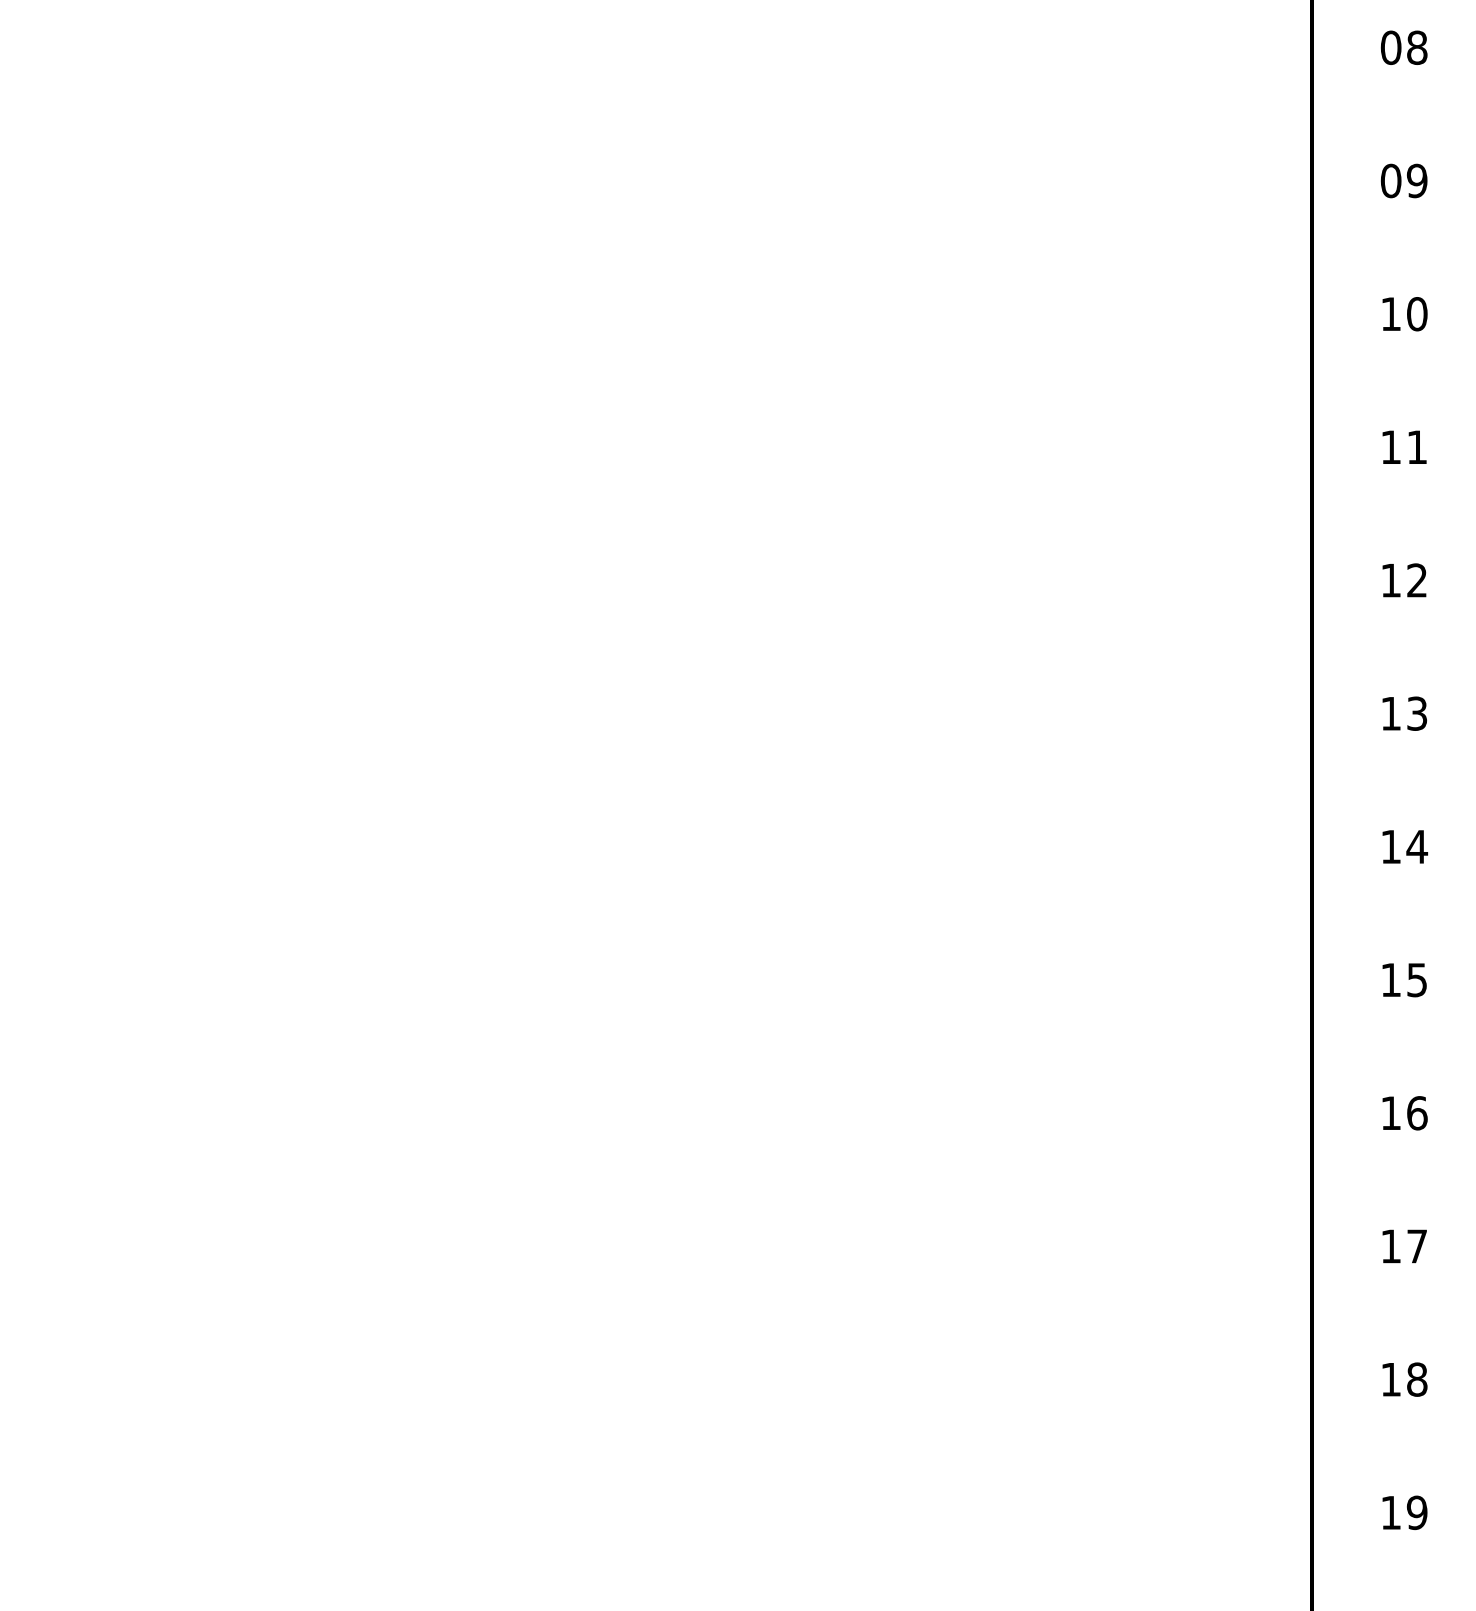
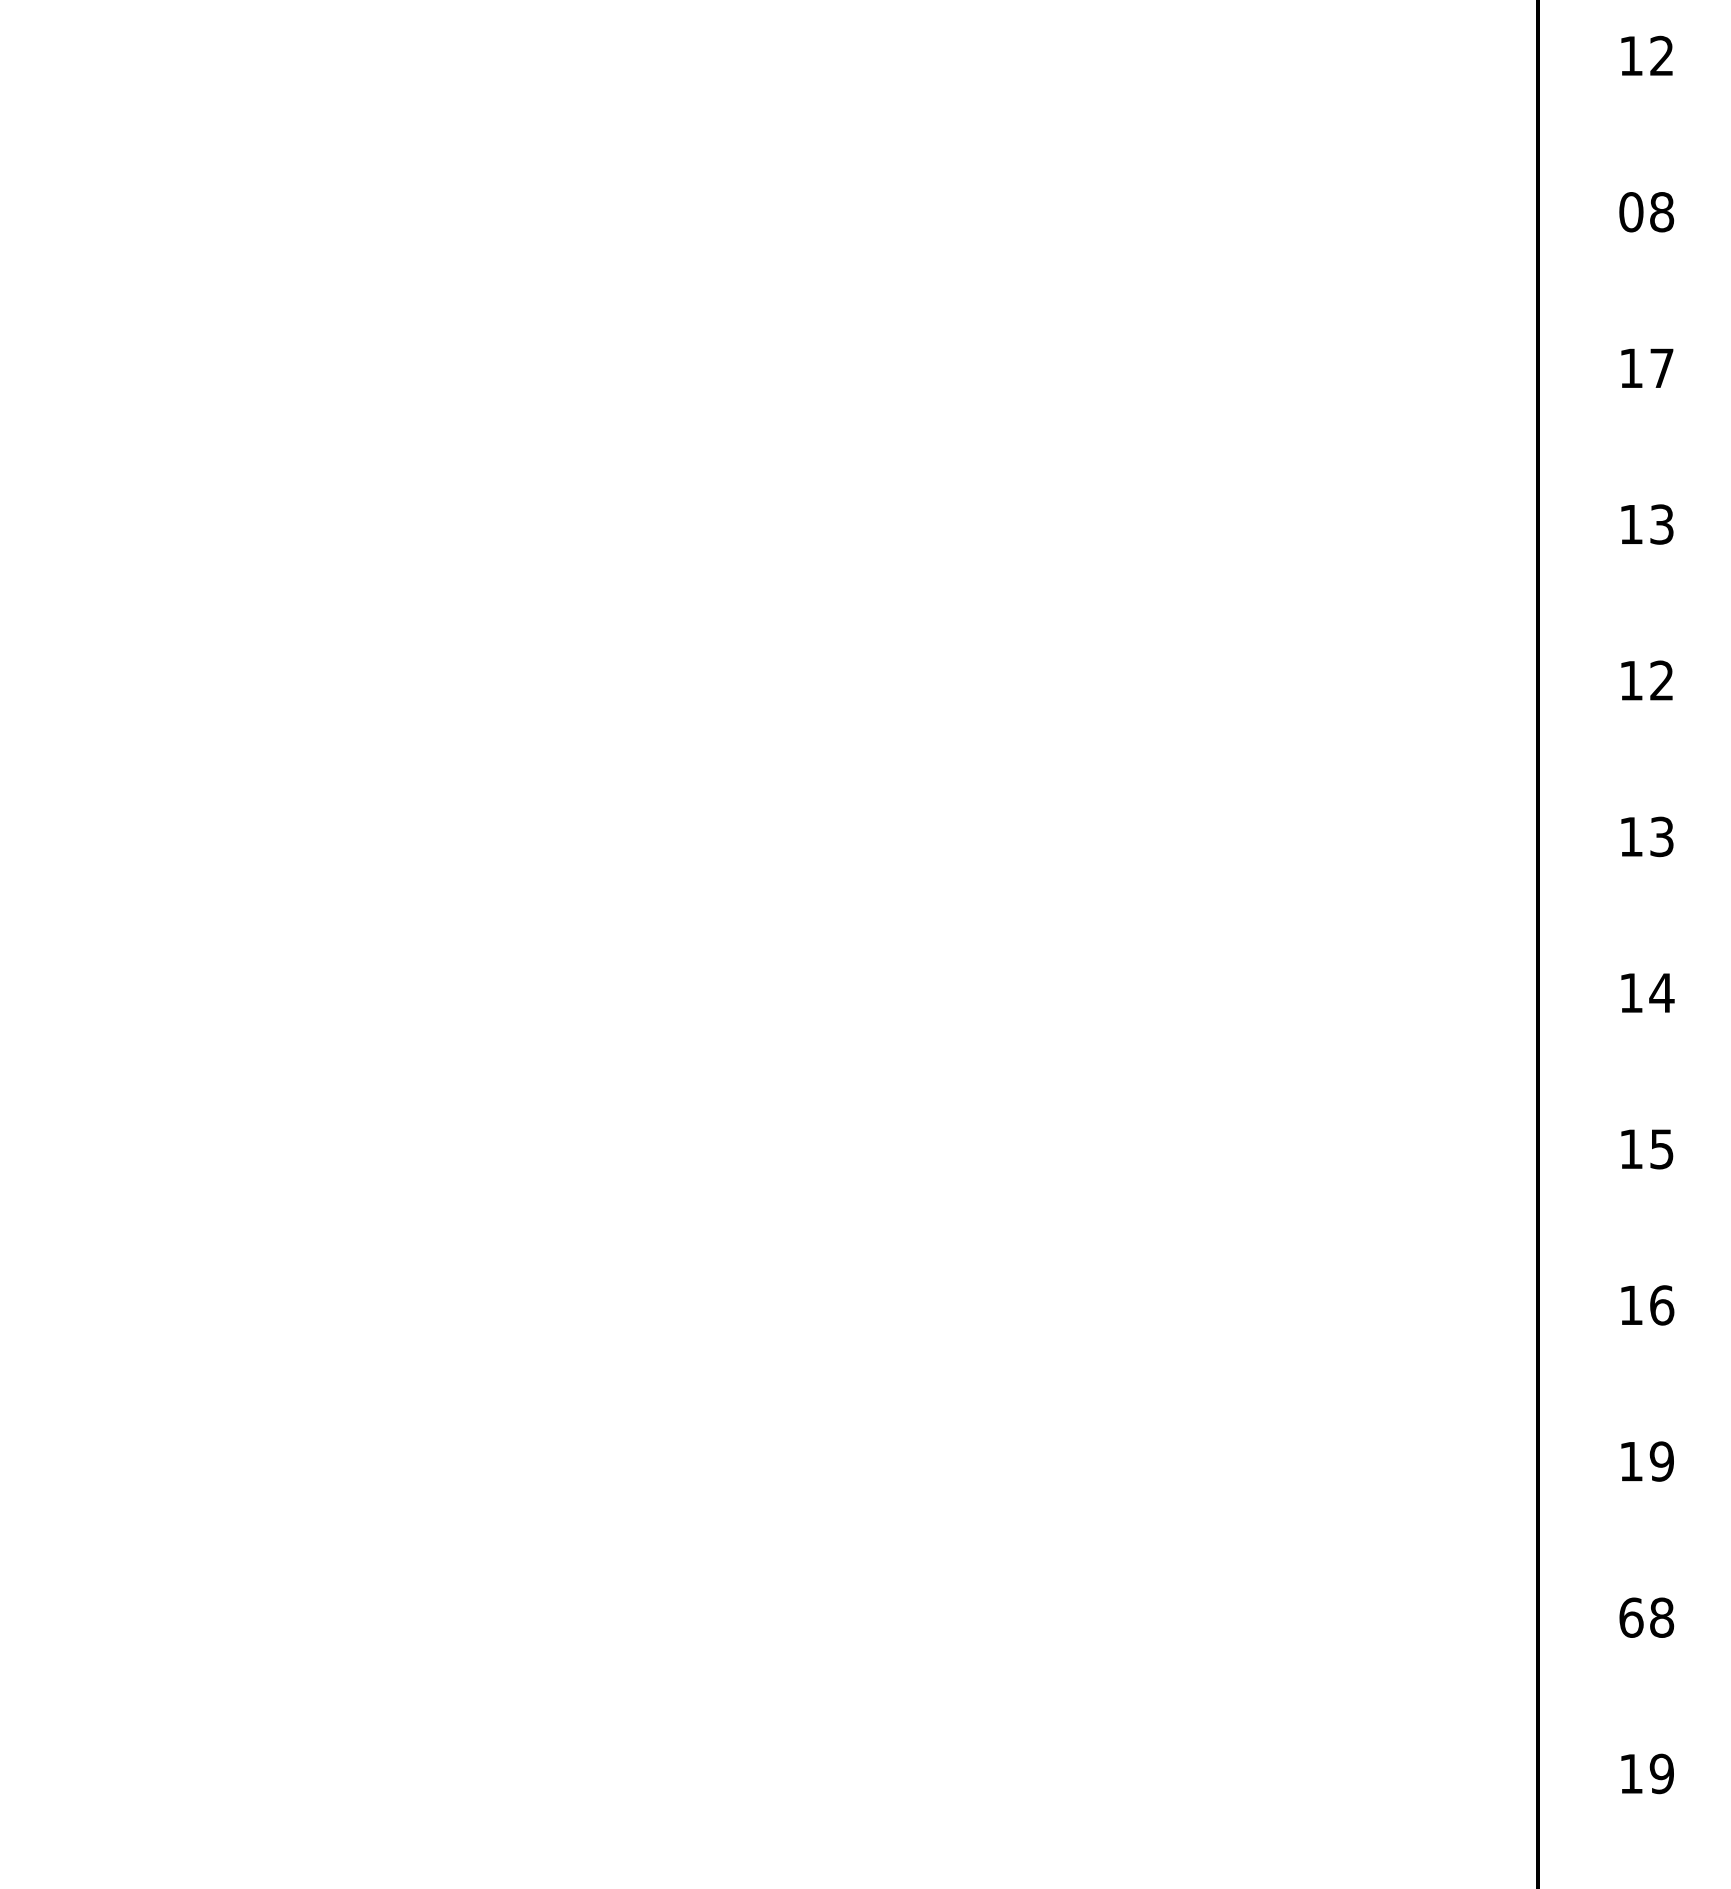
text: (1404, 47) -> (1646, 55), 08 -> 12
text: (1416, 181) -> (1661, 212), 09 -> 08
text: (1417, 314) -> (1662, 368), 10 -> 17
text: (1416, 447) -> (1661, 524), 11 -> 13
text: (1416, 1246) -> (1661, 1461), 17 -> 19
text: (1391, 1379) -> (1631, 1617), 18 -> 68

